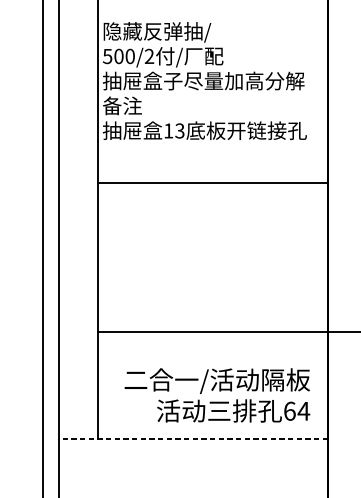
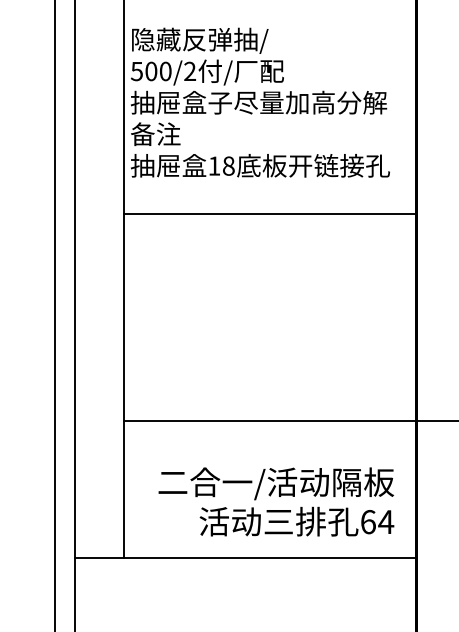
text: (179, 130) -> (228, 165), 13 -> 18
line: (212, 182) -> (270, 213), moved
line: (193, 439) -> (245, 557), dashed -> solid

